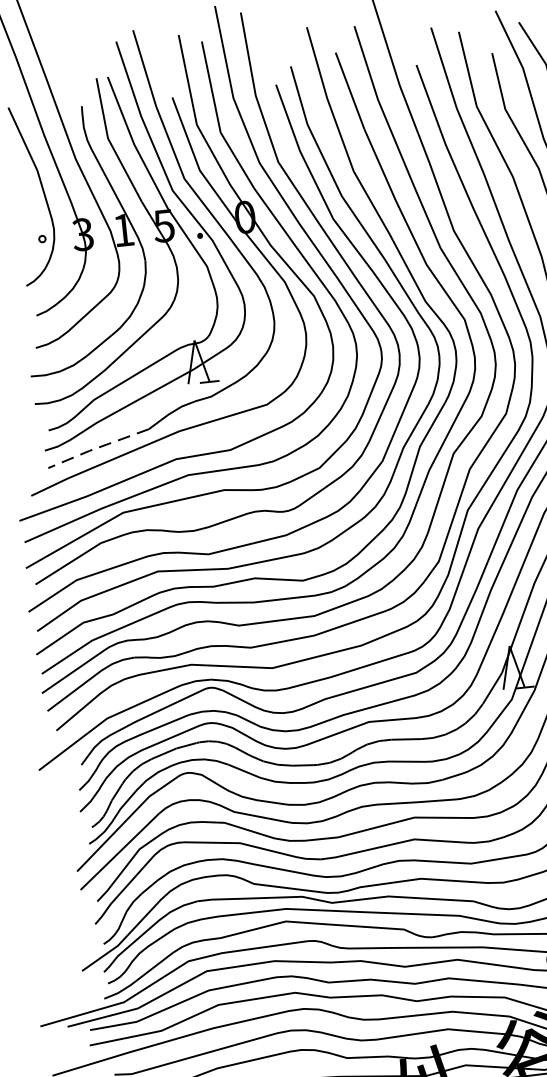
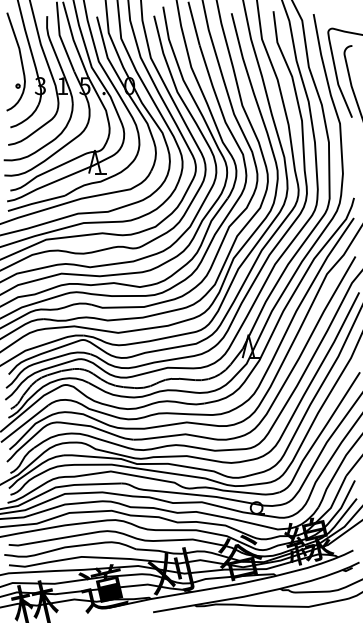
line: (96, 448) -> (35, 203), dashed -> solid

